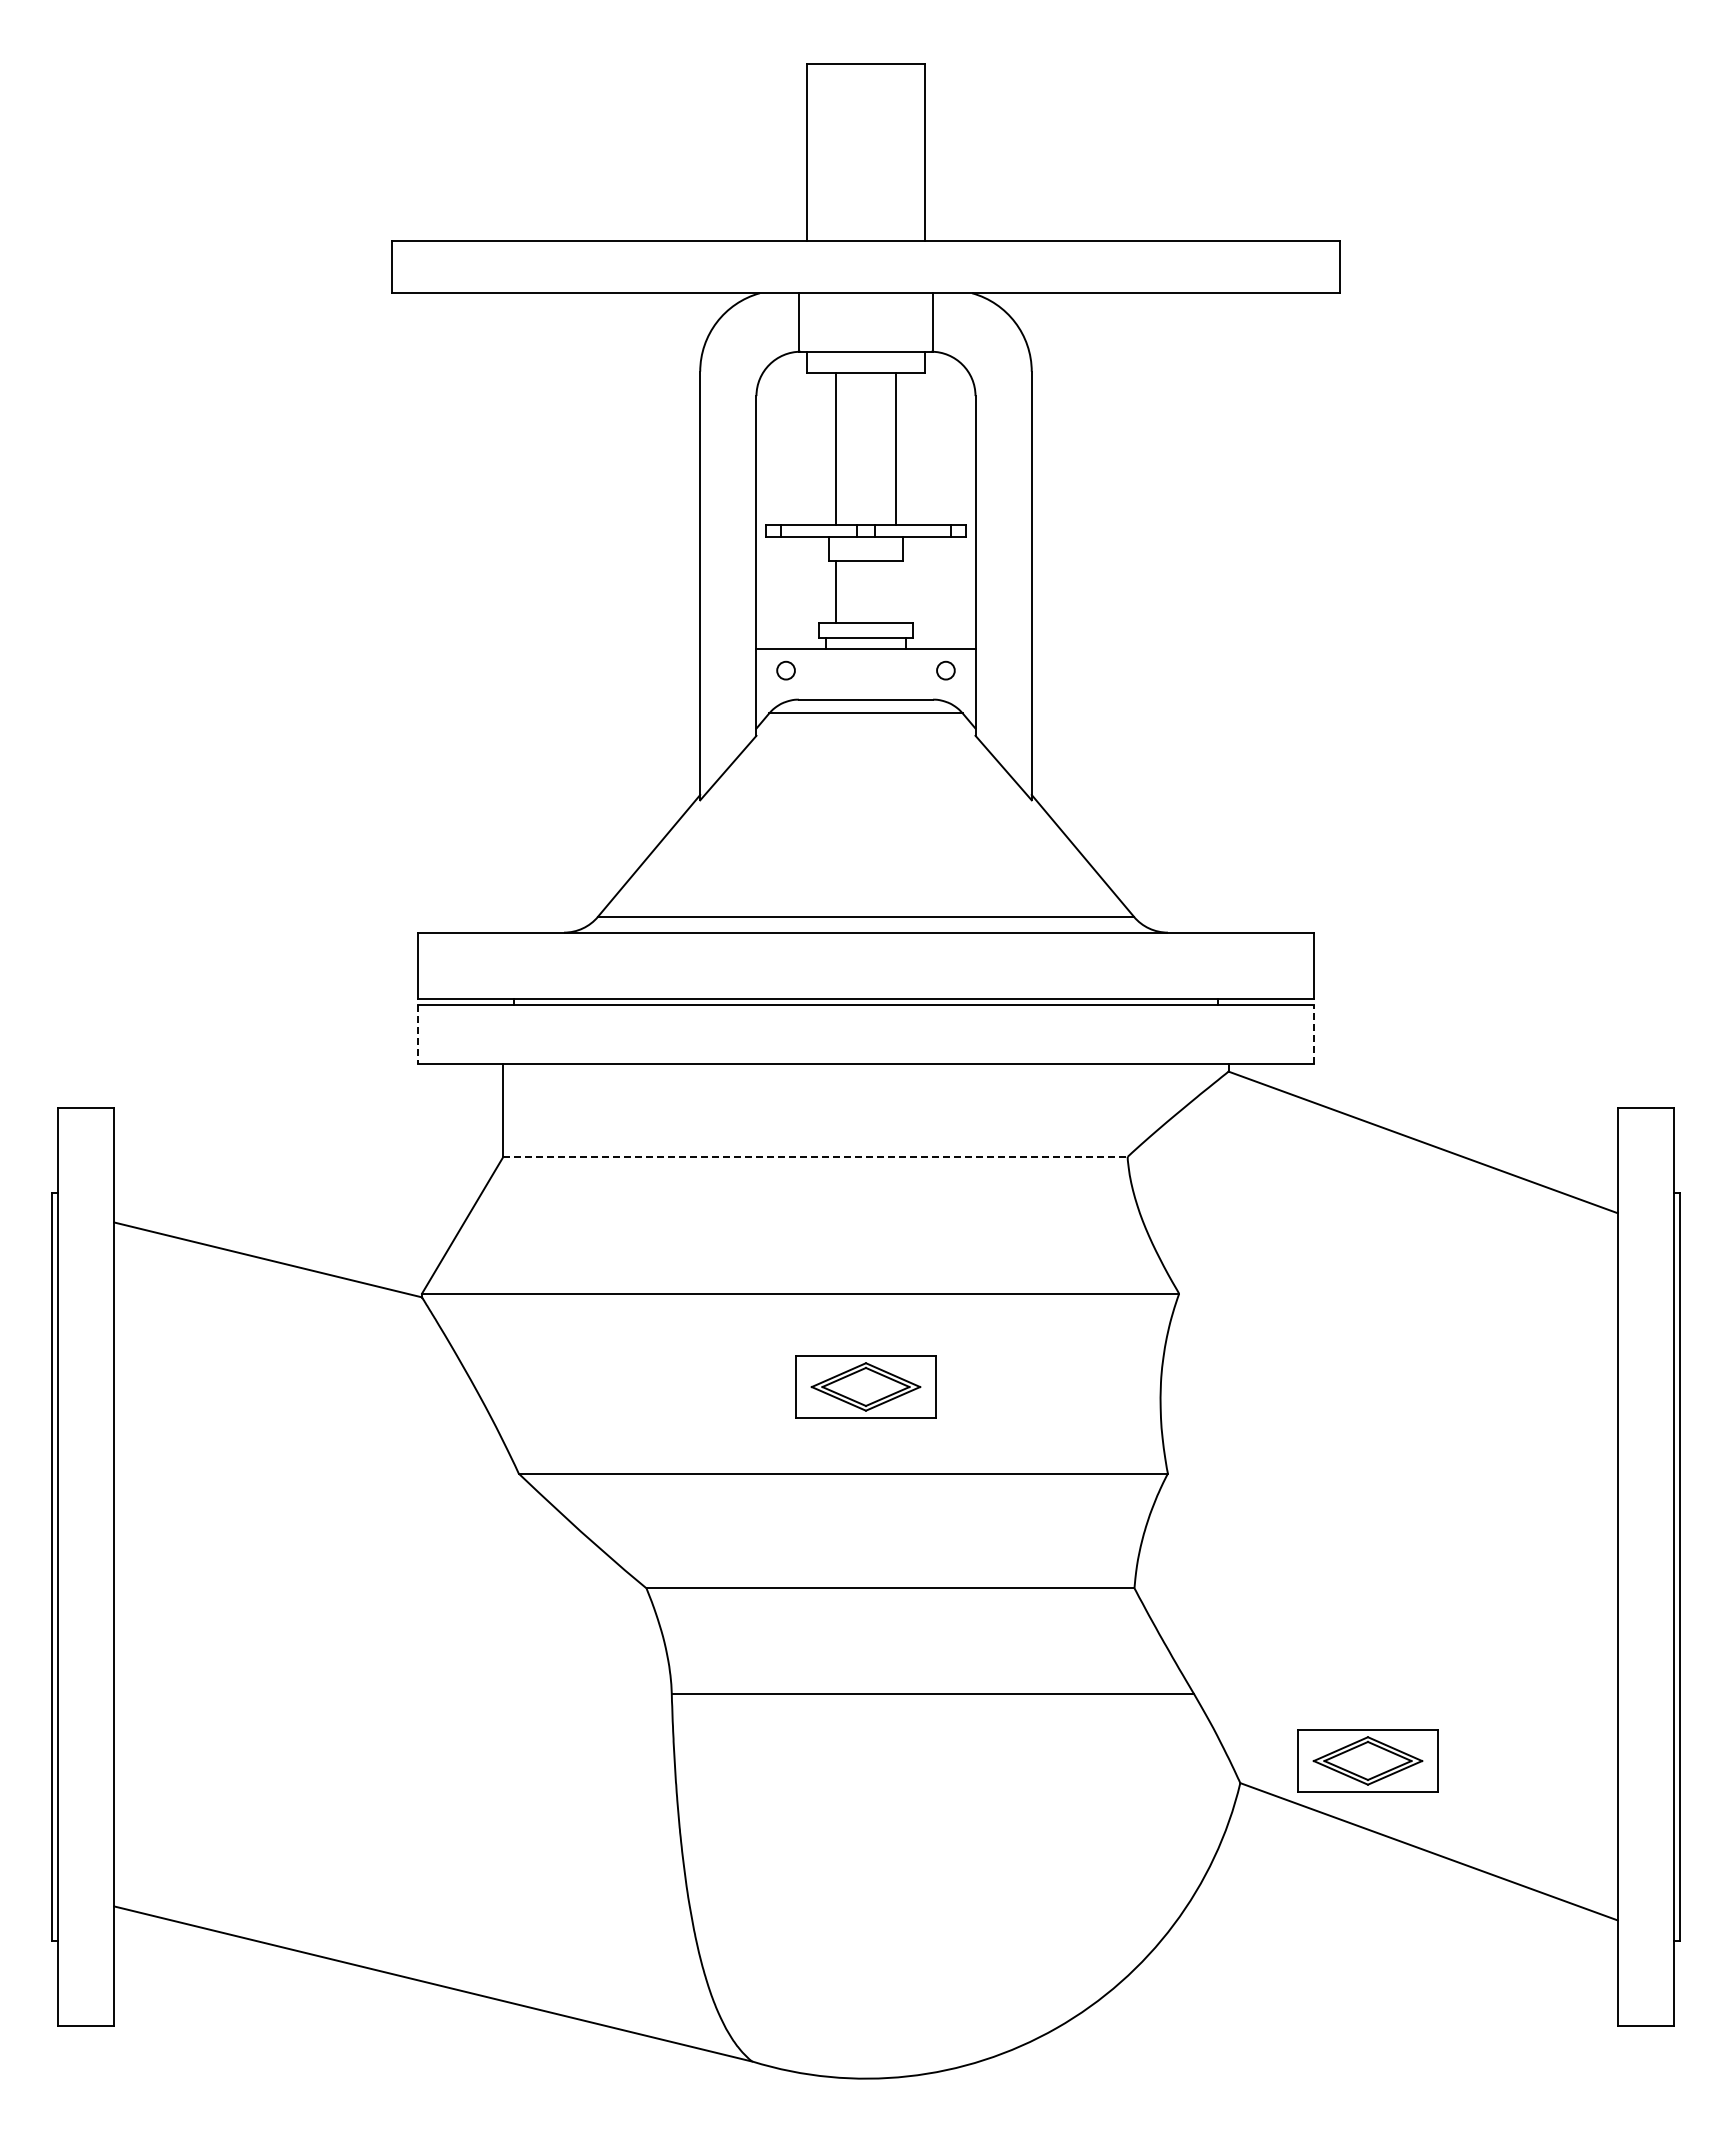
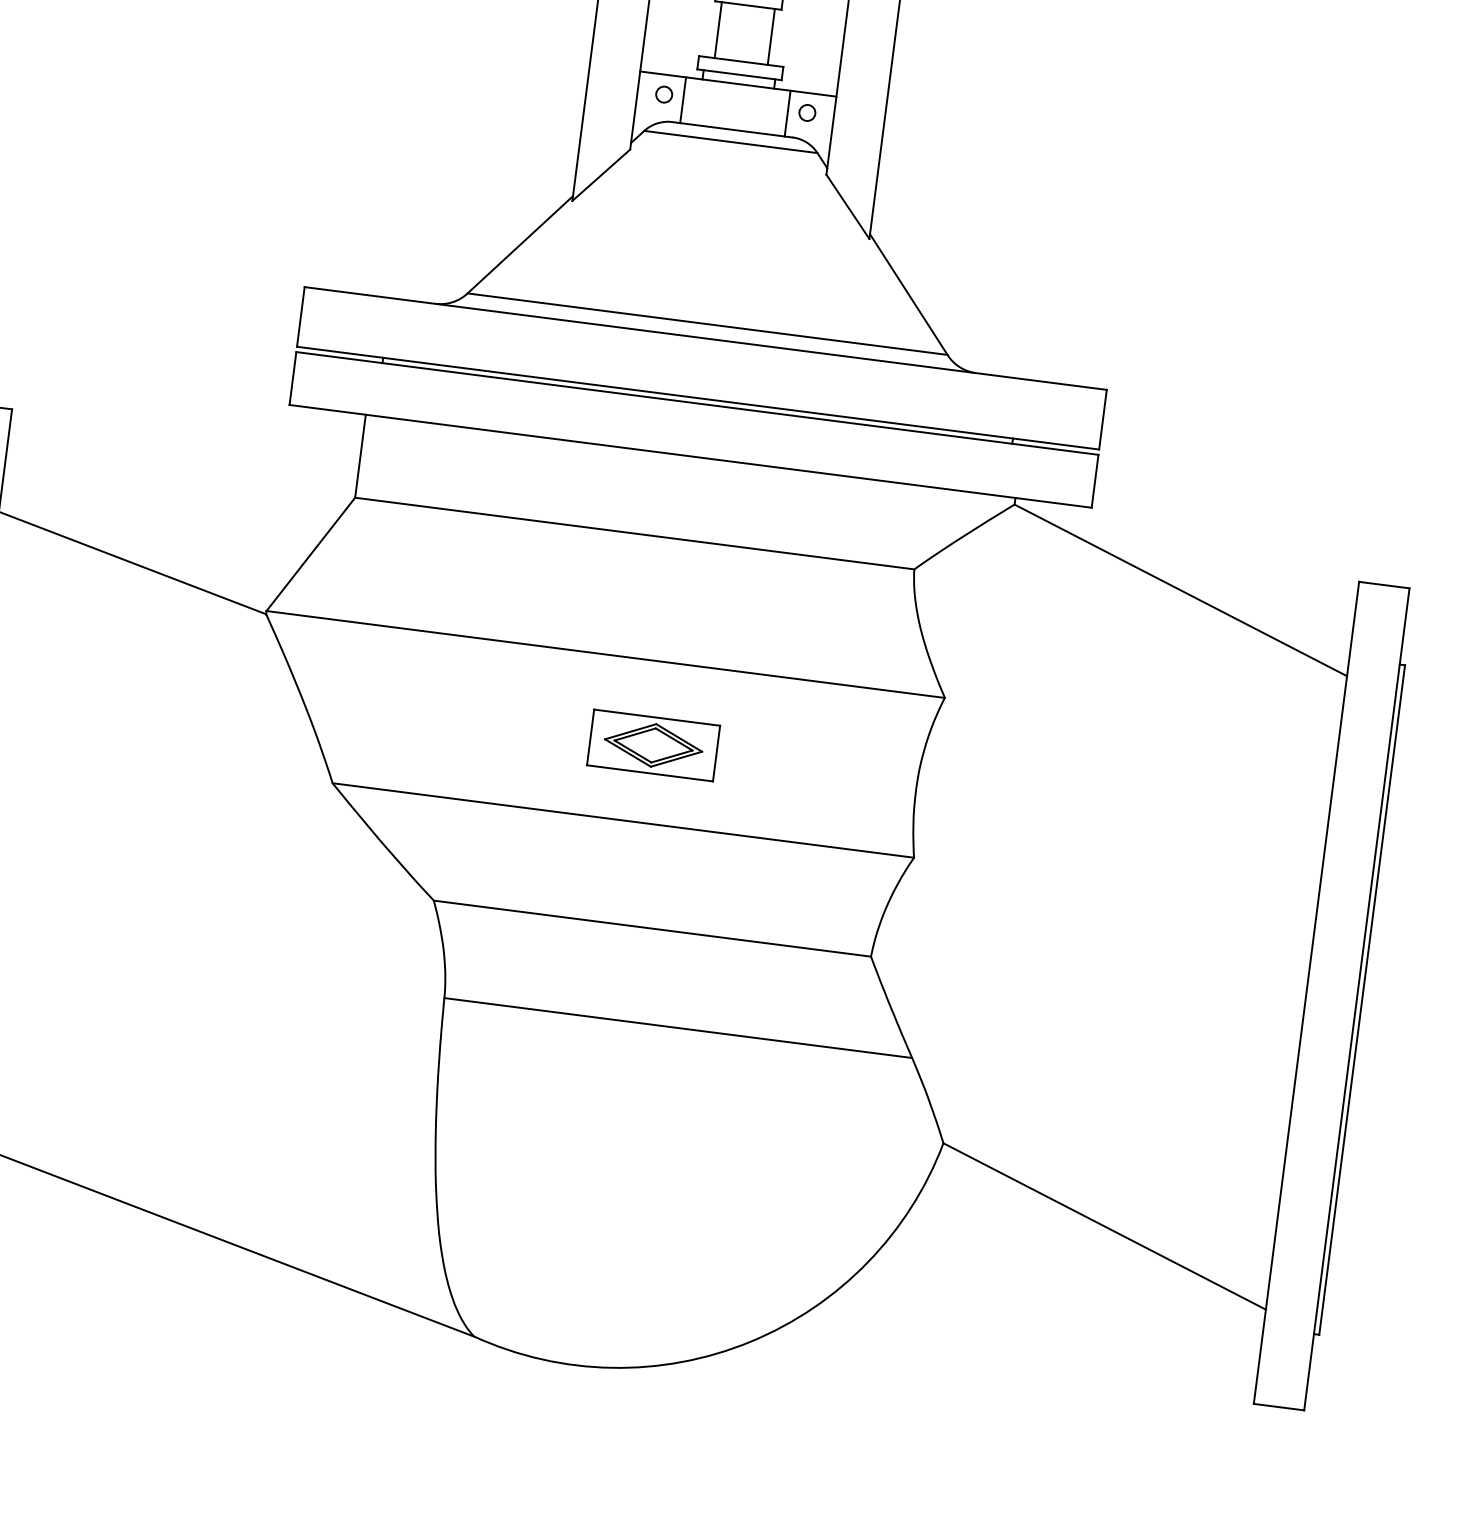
line: (895, 592) -> (771, 37), added
line: (807, 673) -> (683, 99), added
line: (924, 673) -> (787, 113), added
line: (418, 1034) -> (293, 378), dashed -> solid
line: (1313, 1034) -> (1094, 481), dashed -> solid
line: (816, 1156) -> (635, 533), dashed -> solid
part: (1367, 1760) -> (1059, 1137), removed

